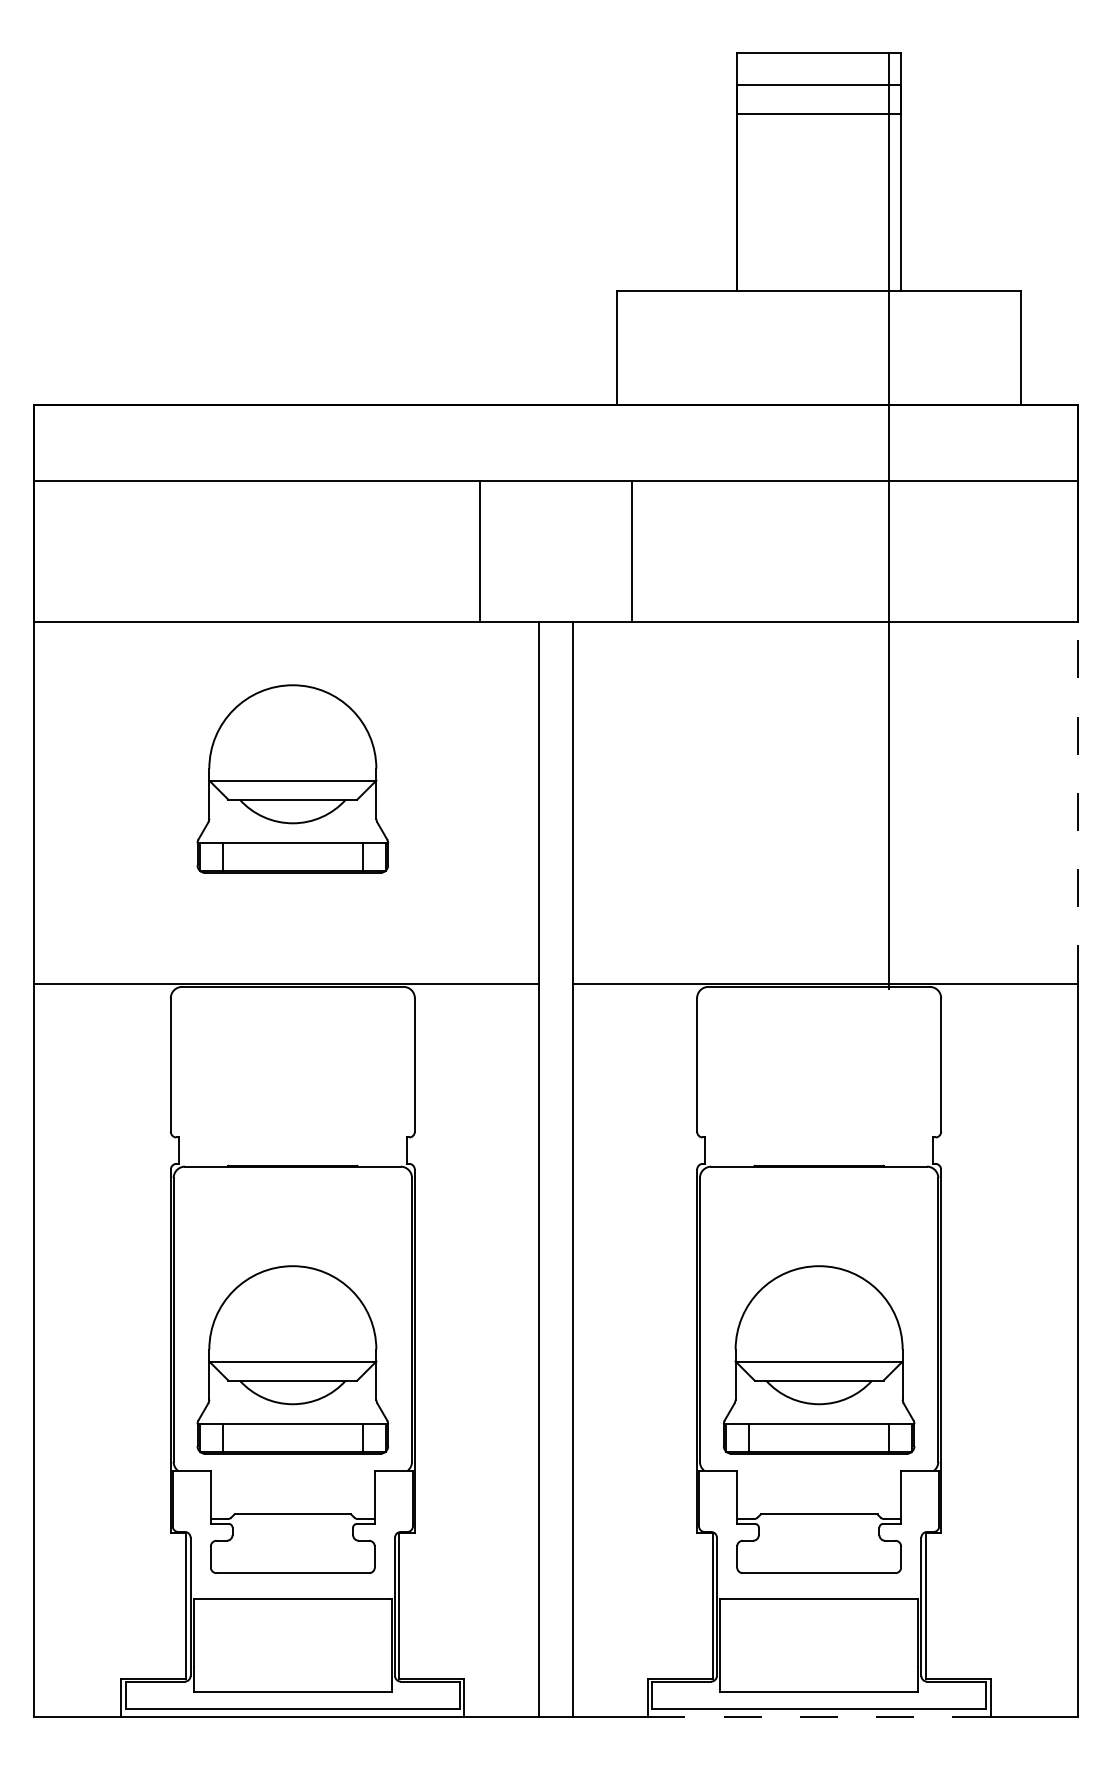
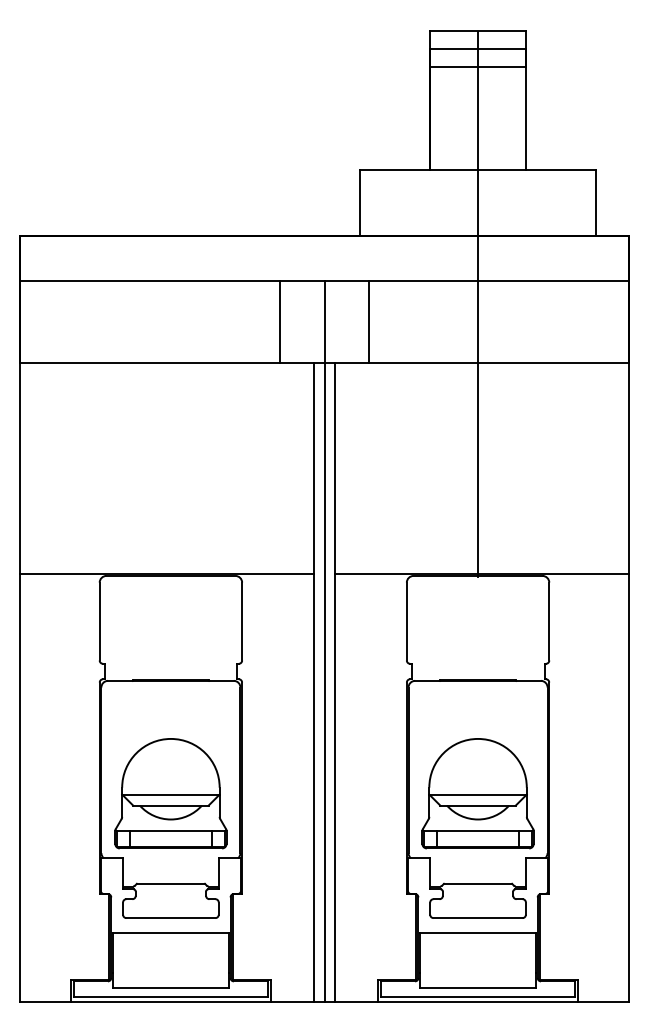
line: (890, 520) -> (478, 303), moved
part: (292, 778) -> (170, 454), removed
line: (1078, 802) -> (629, 468), dashed -> solid
line: (556, 1099) -> (324, 641), added
line: (818, 1717) -> (477, 1002), dashed -> solid

